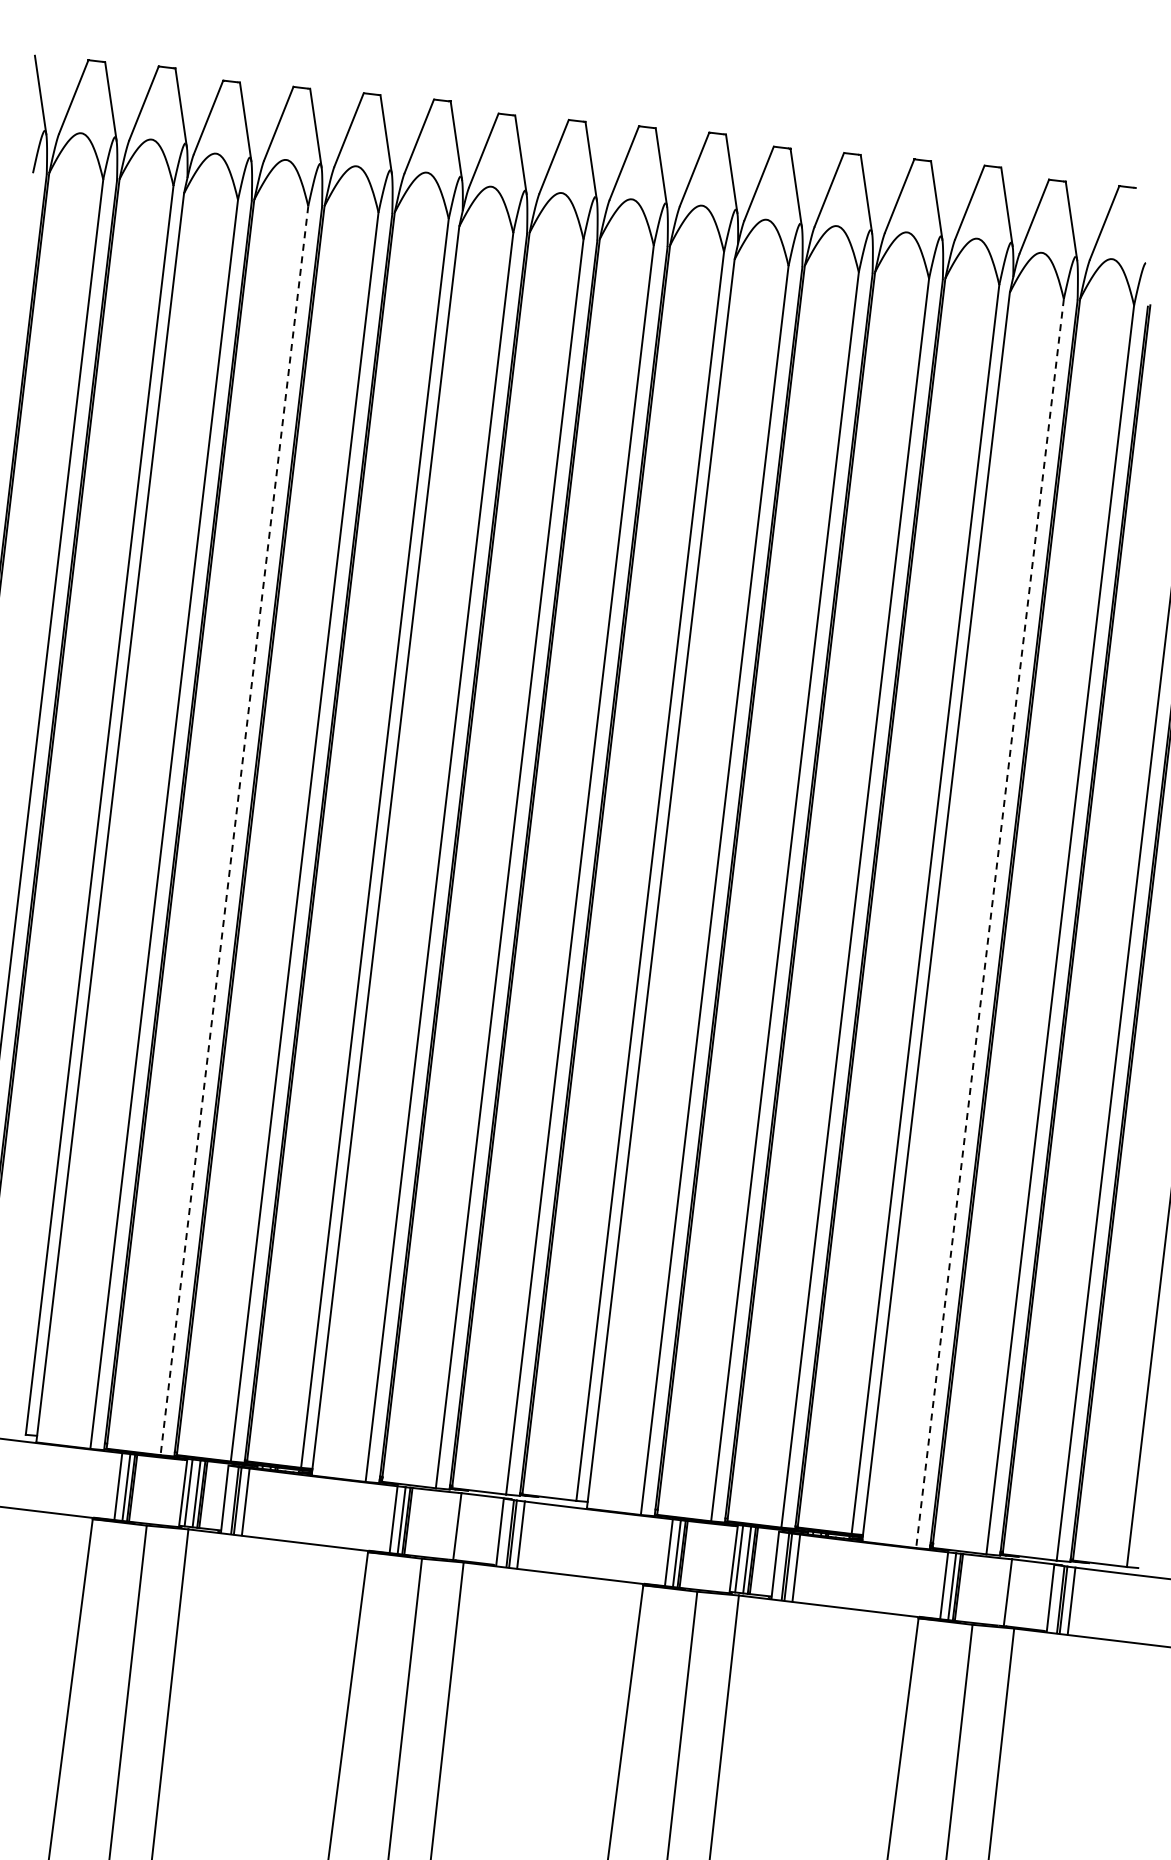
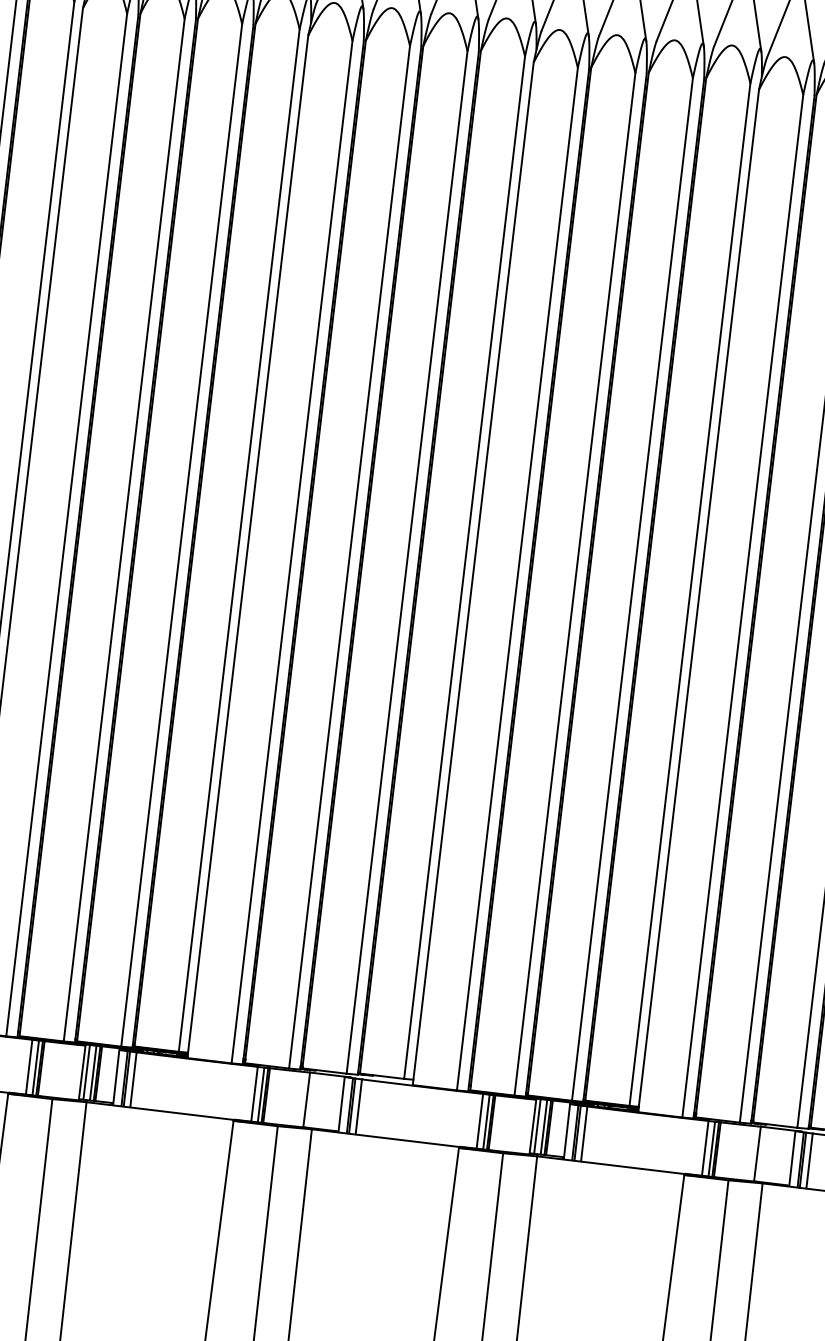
line: (234, 830) -> (124, 530), dashed -> solid
line: (990, 923) -> (743, 606), dashed -> solid

